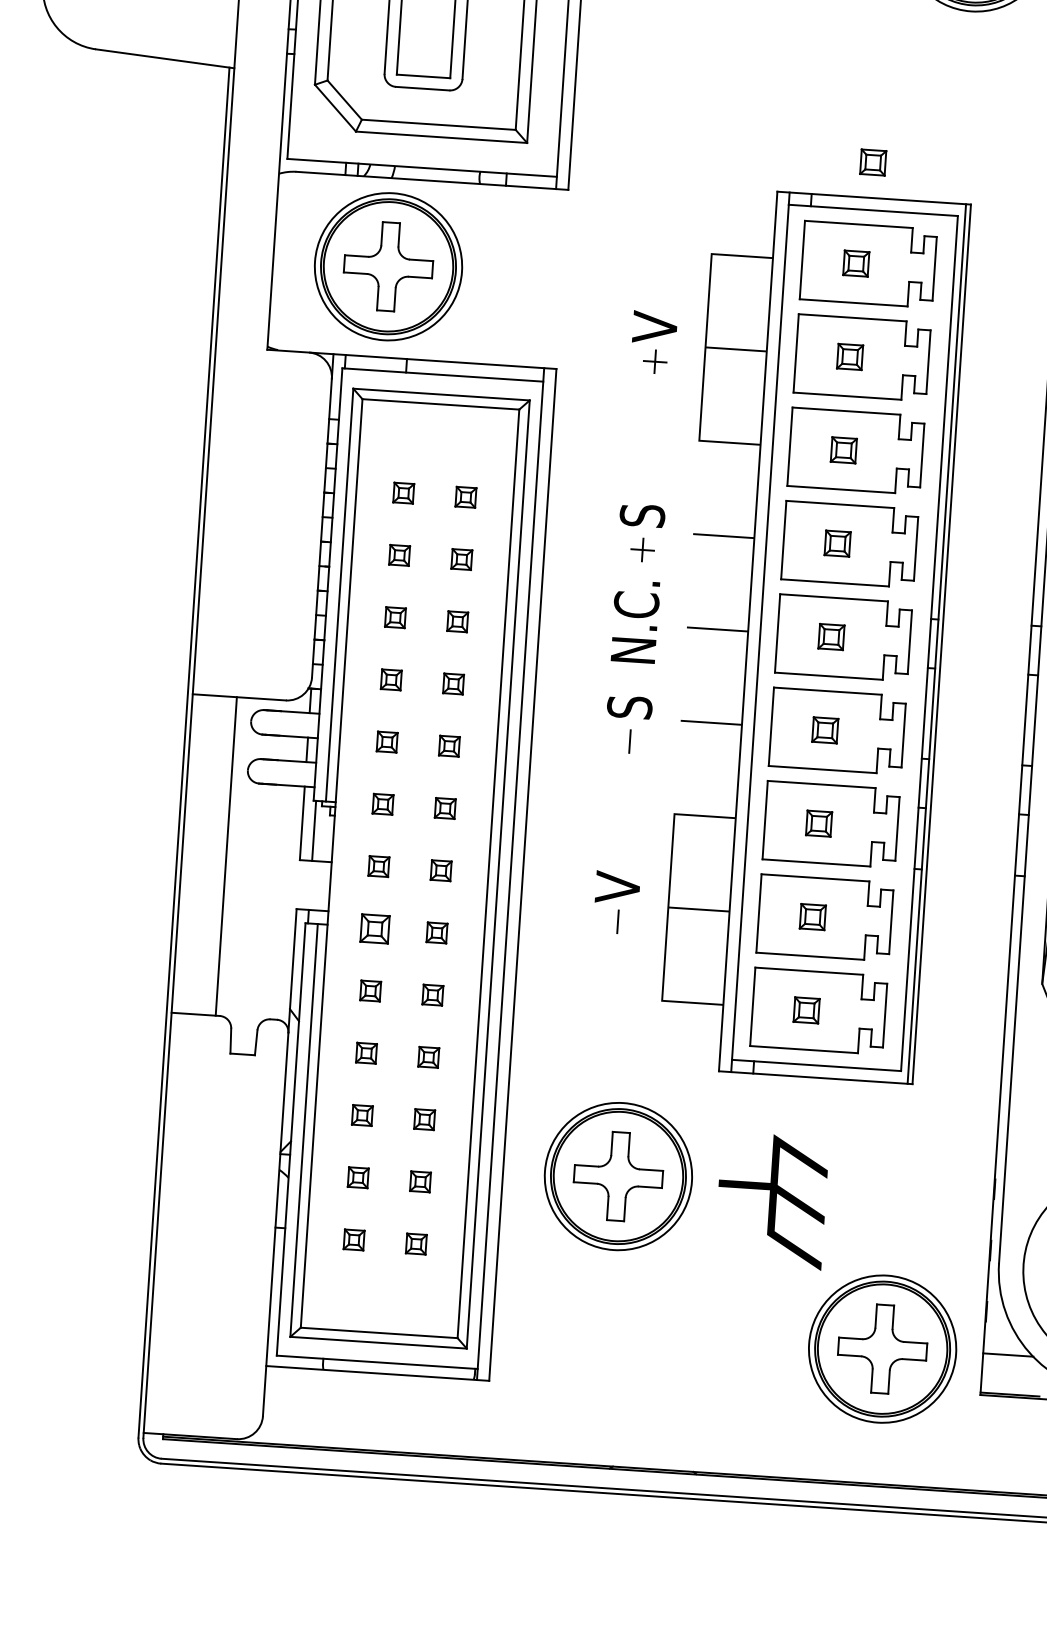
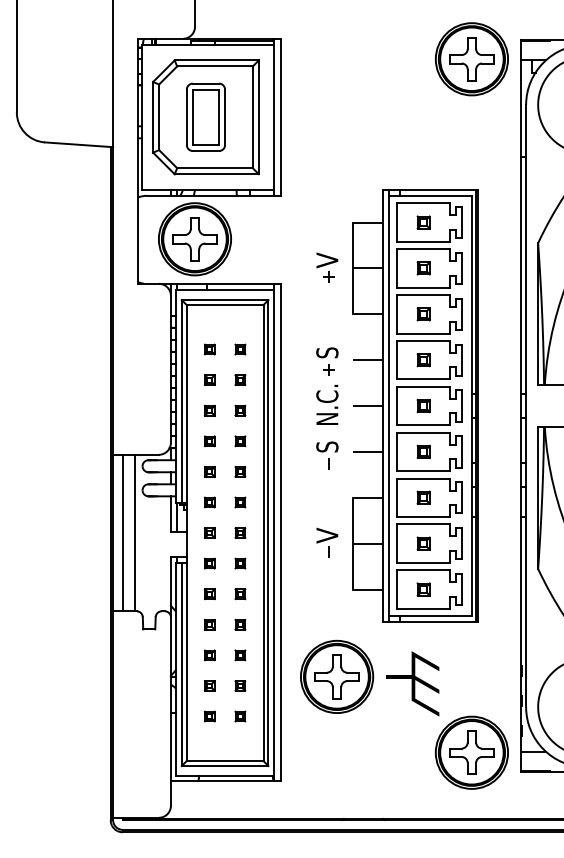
part: (872, 162) -> (428, 172), removed
line: (201, 853) -> (122, 532), added
part: (374, 928) -> (209, 563), size x0.71

